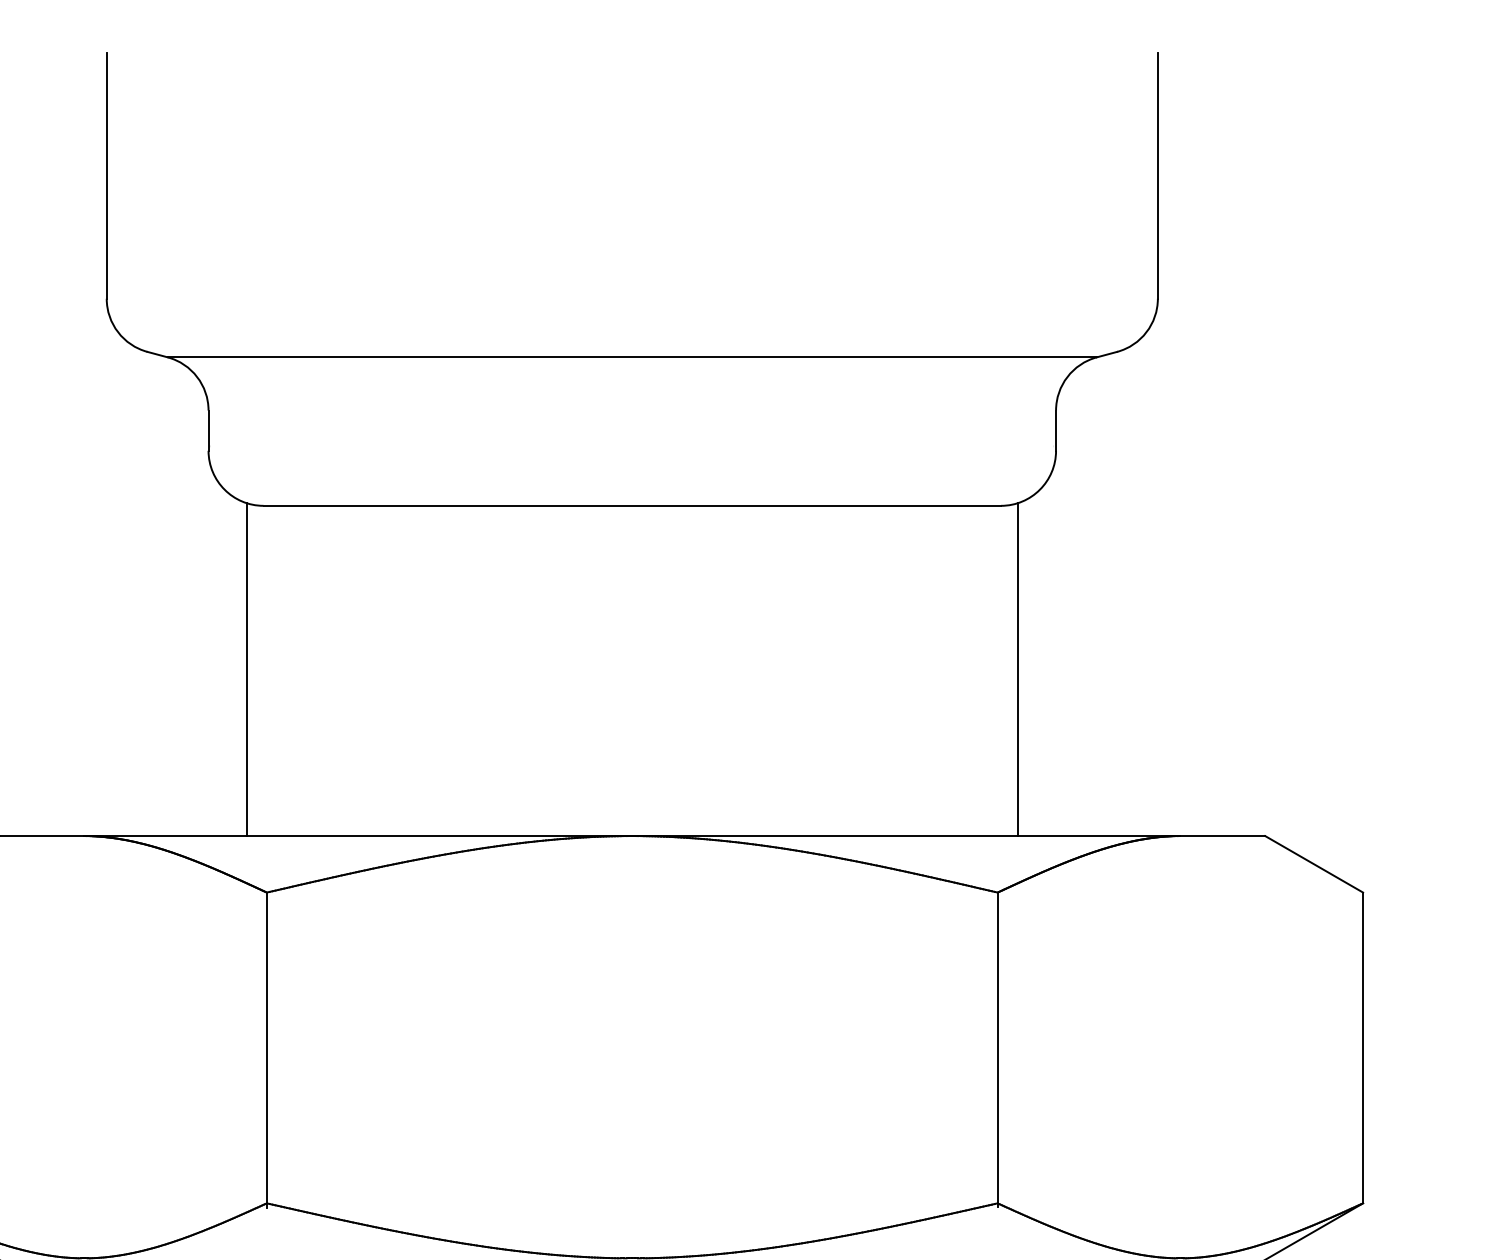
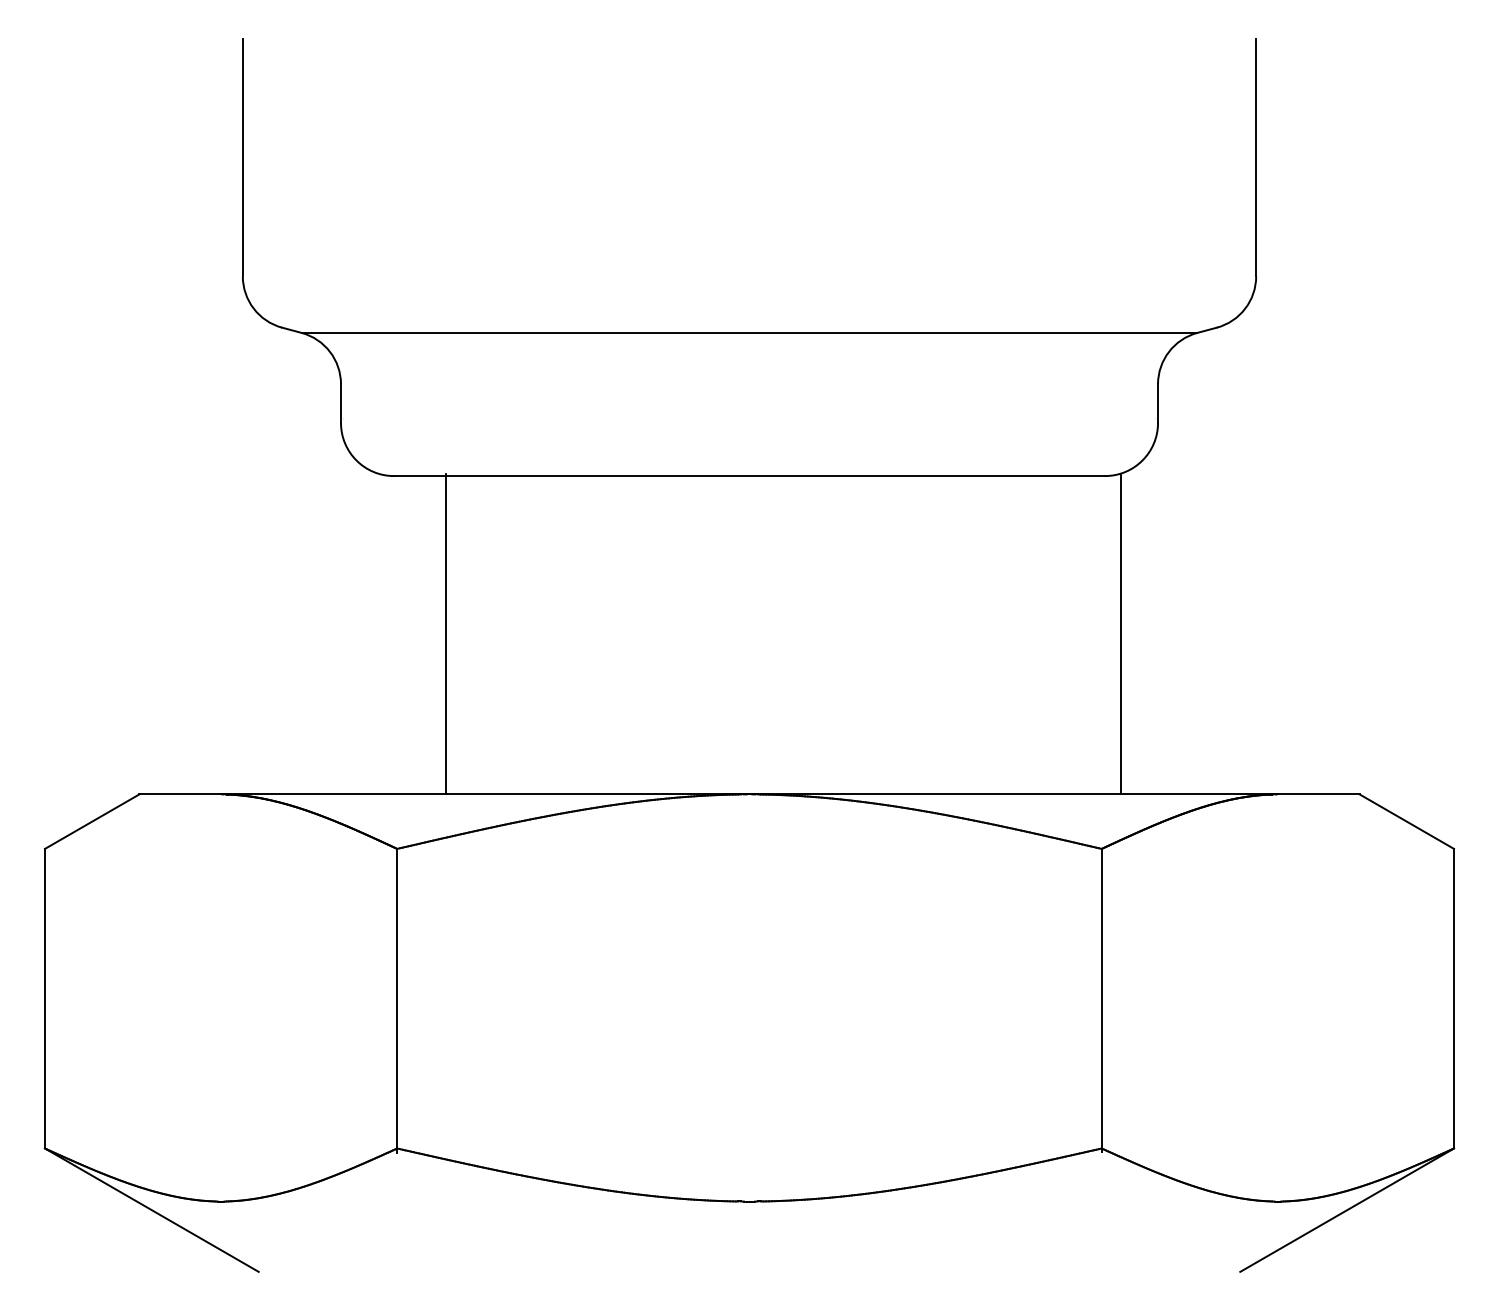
line: (247, 669) -> (446, 633), moved

